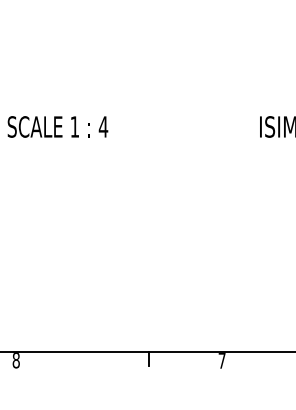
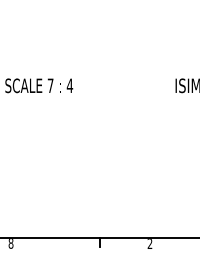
text: (74, 126) -> (50, 85), 1 -> 7
text: (221, 360) -> (149, 243), 7 -> 2

